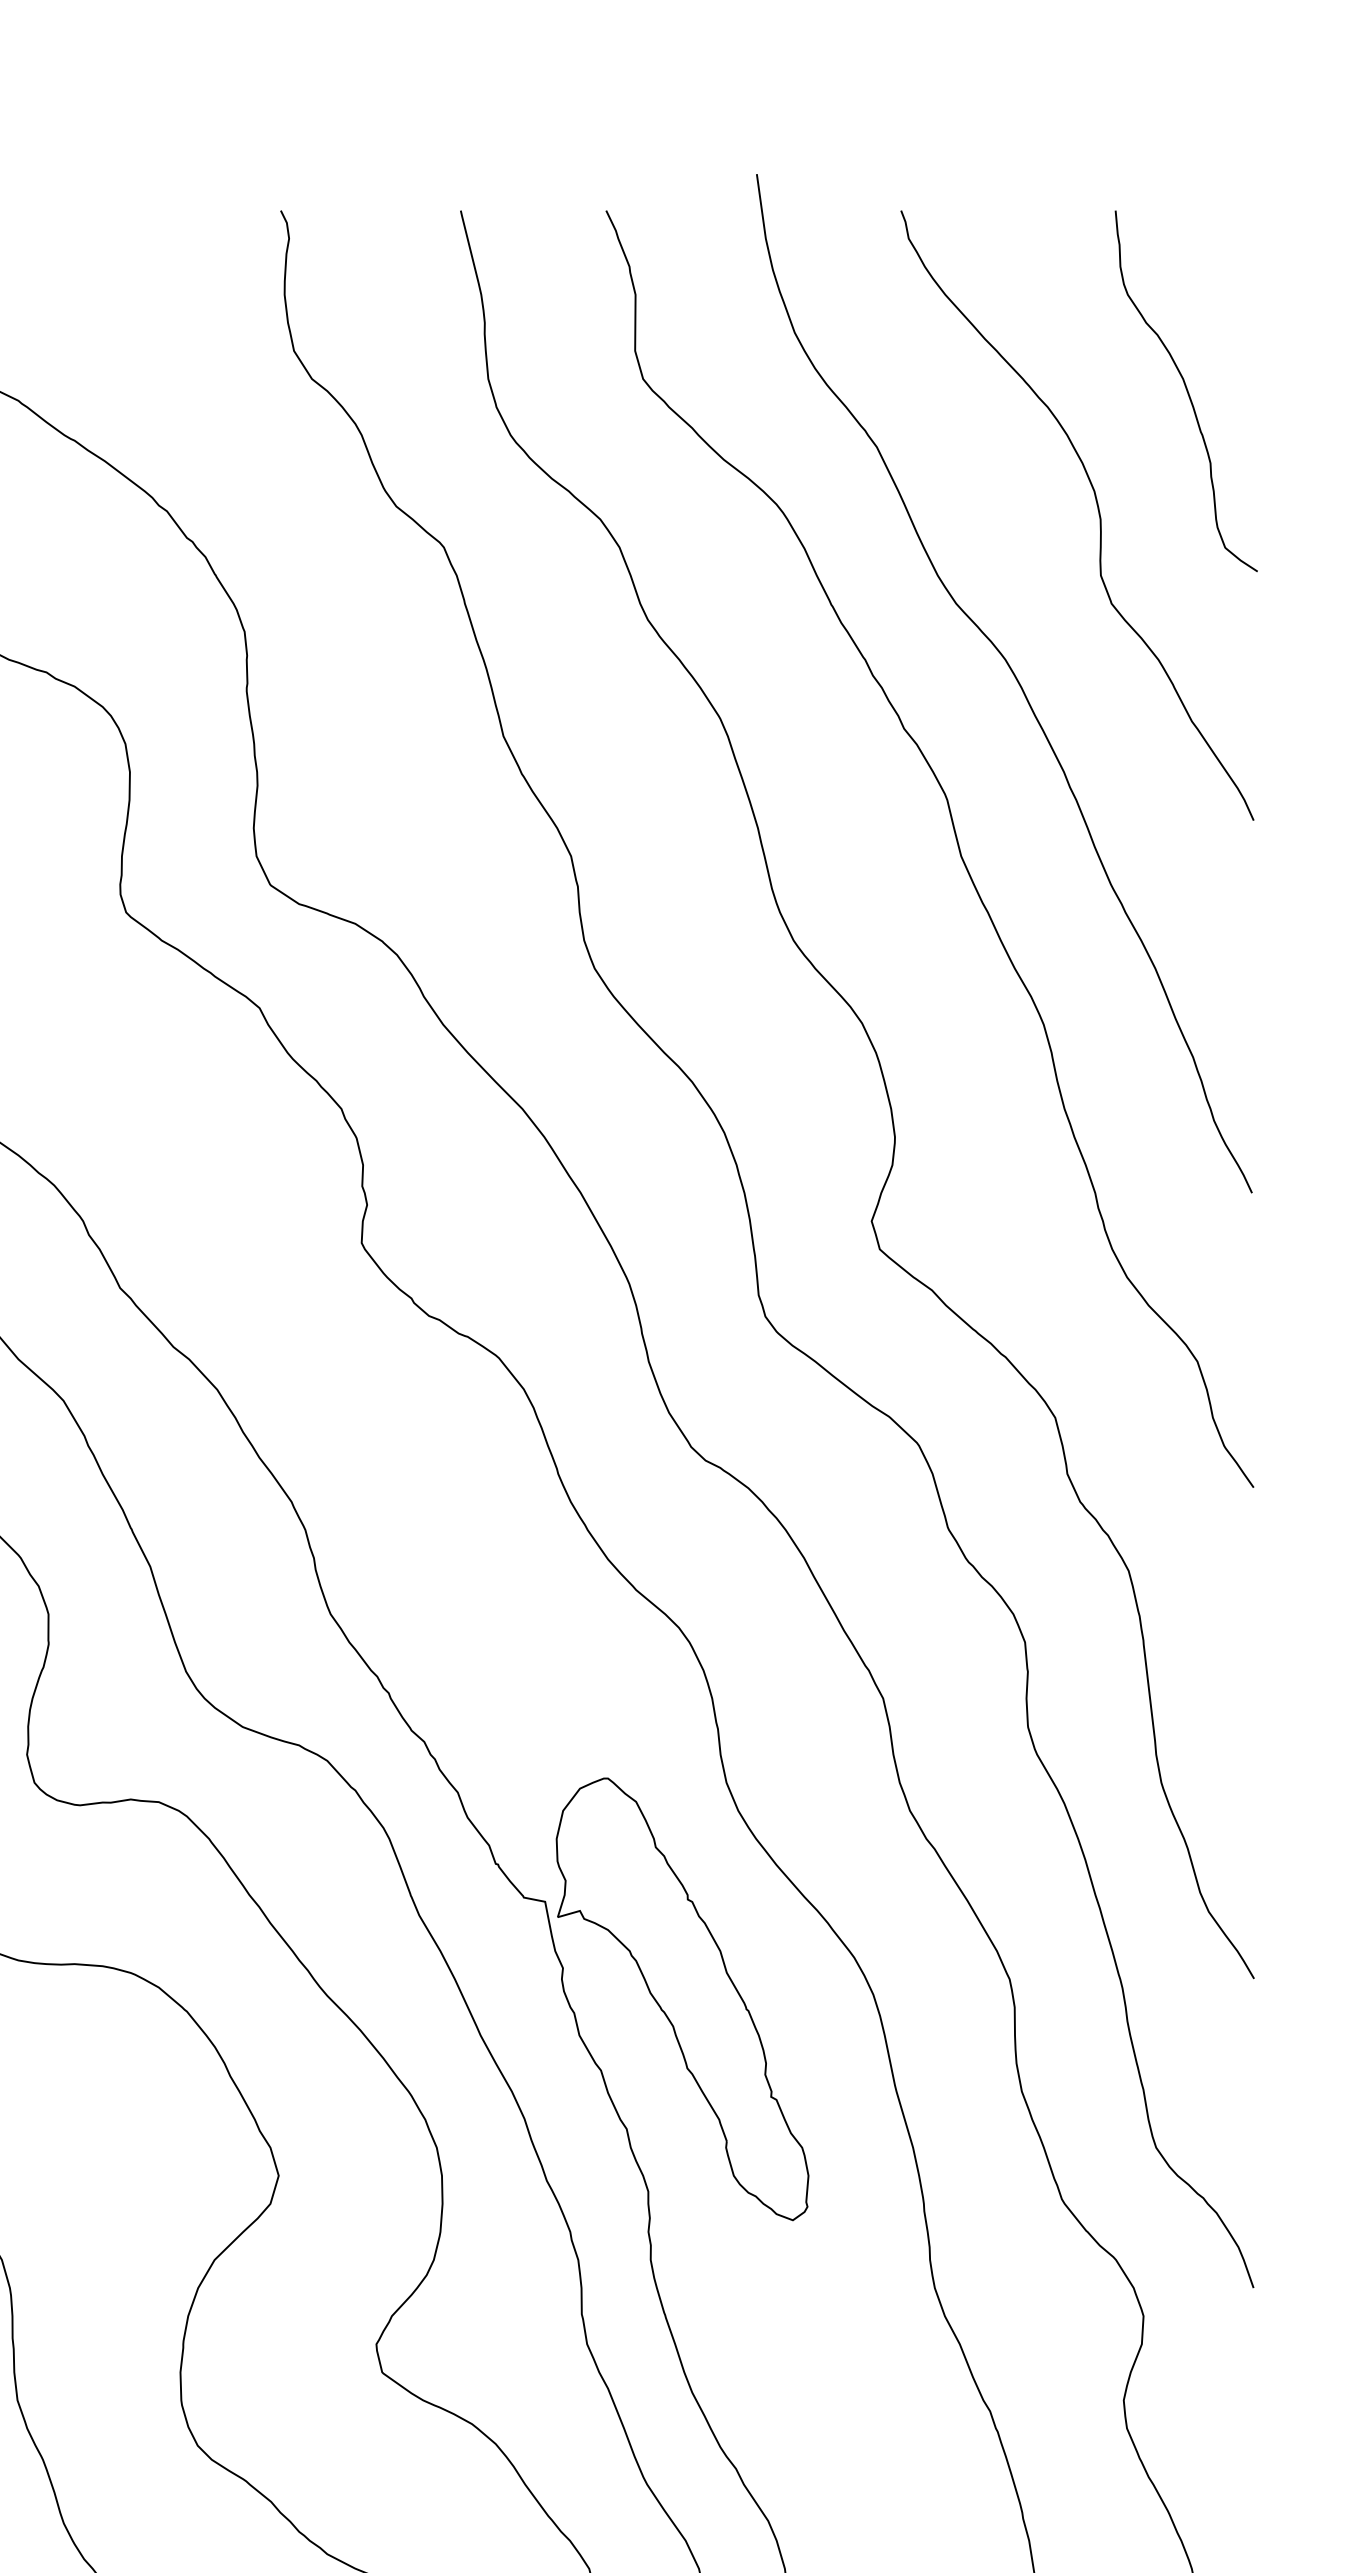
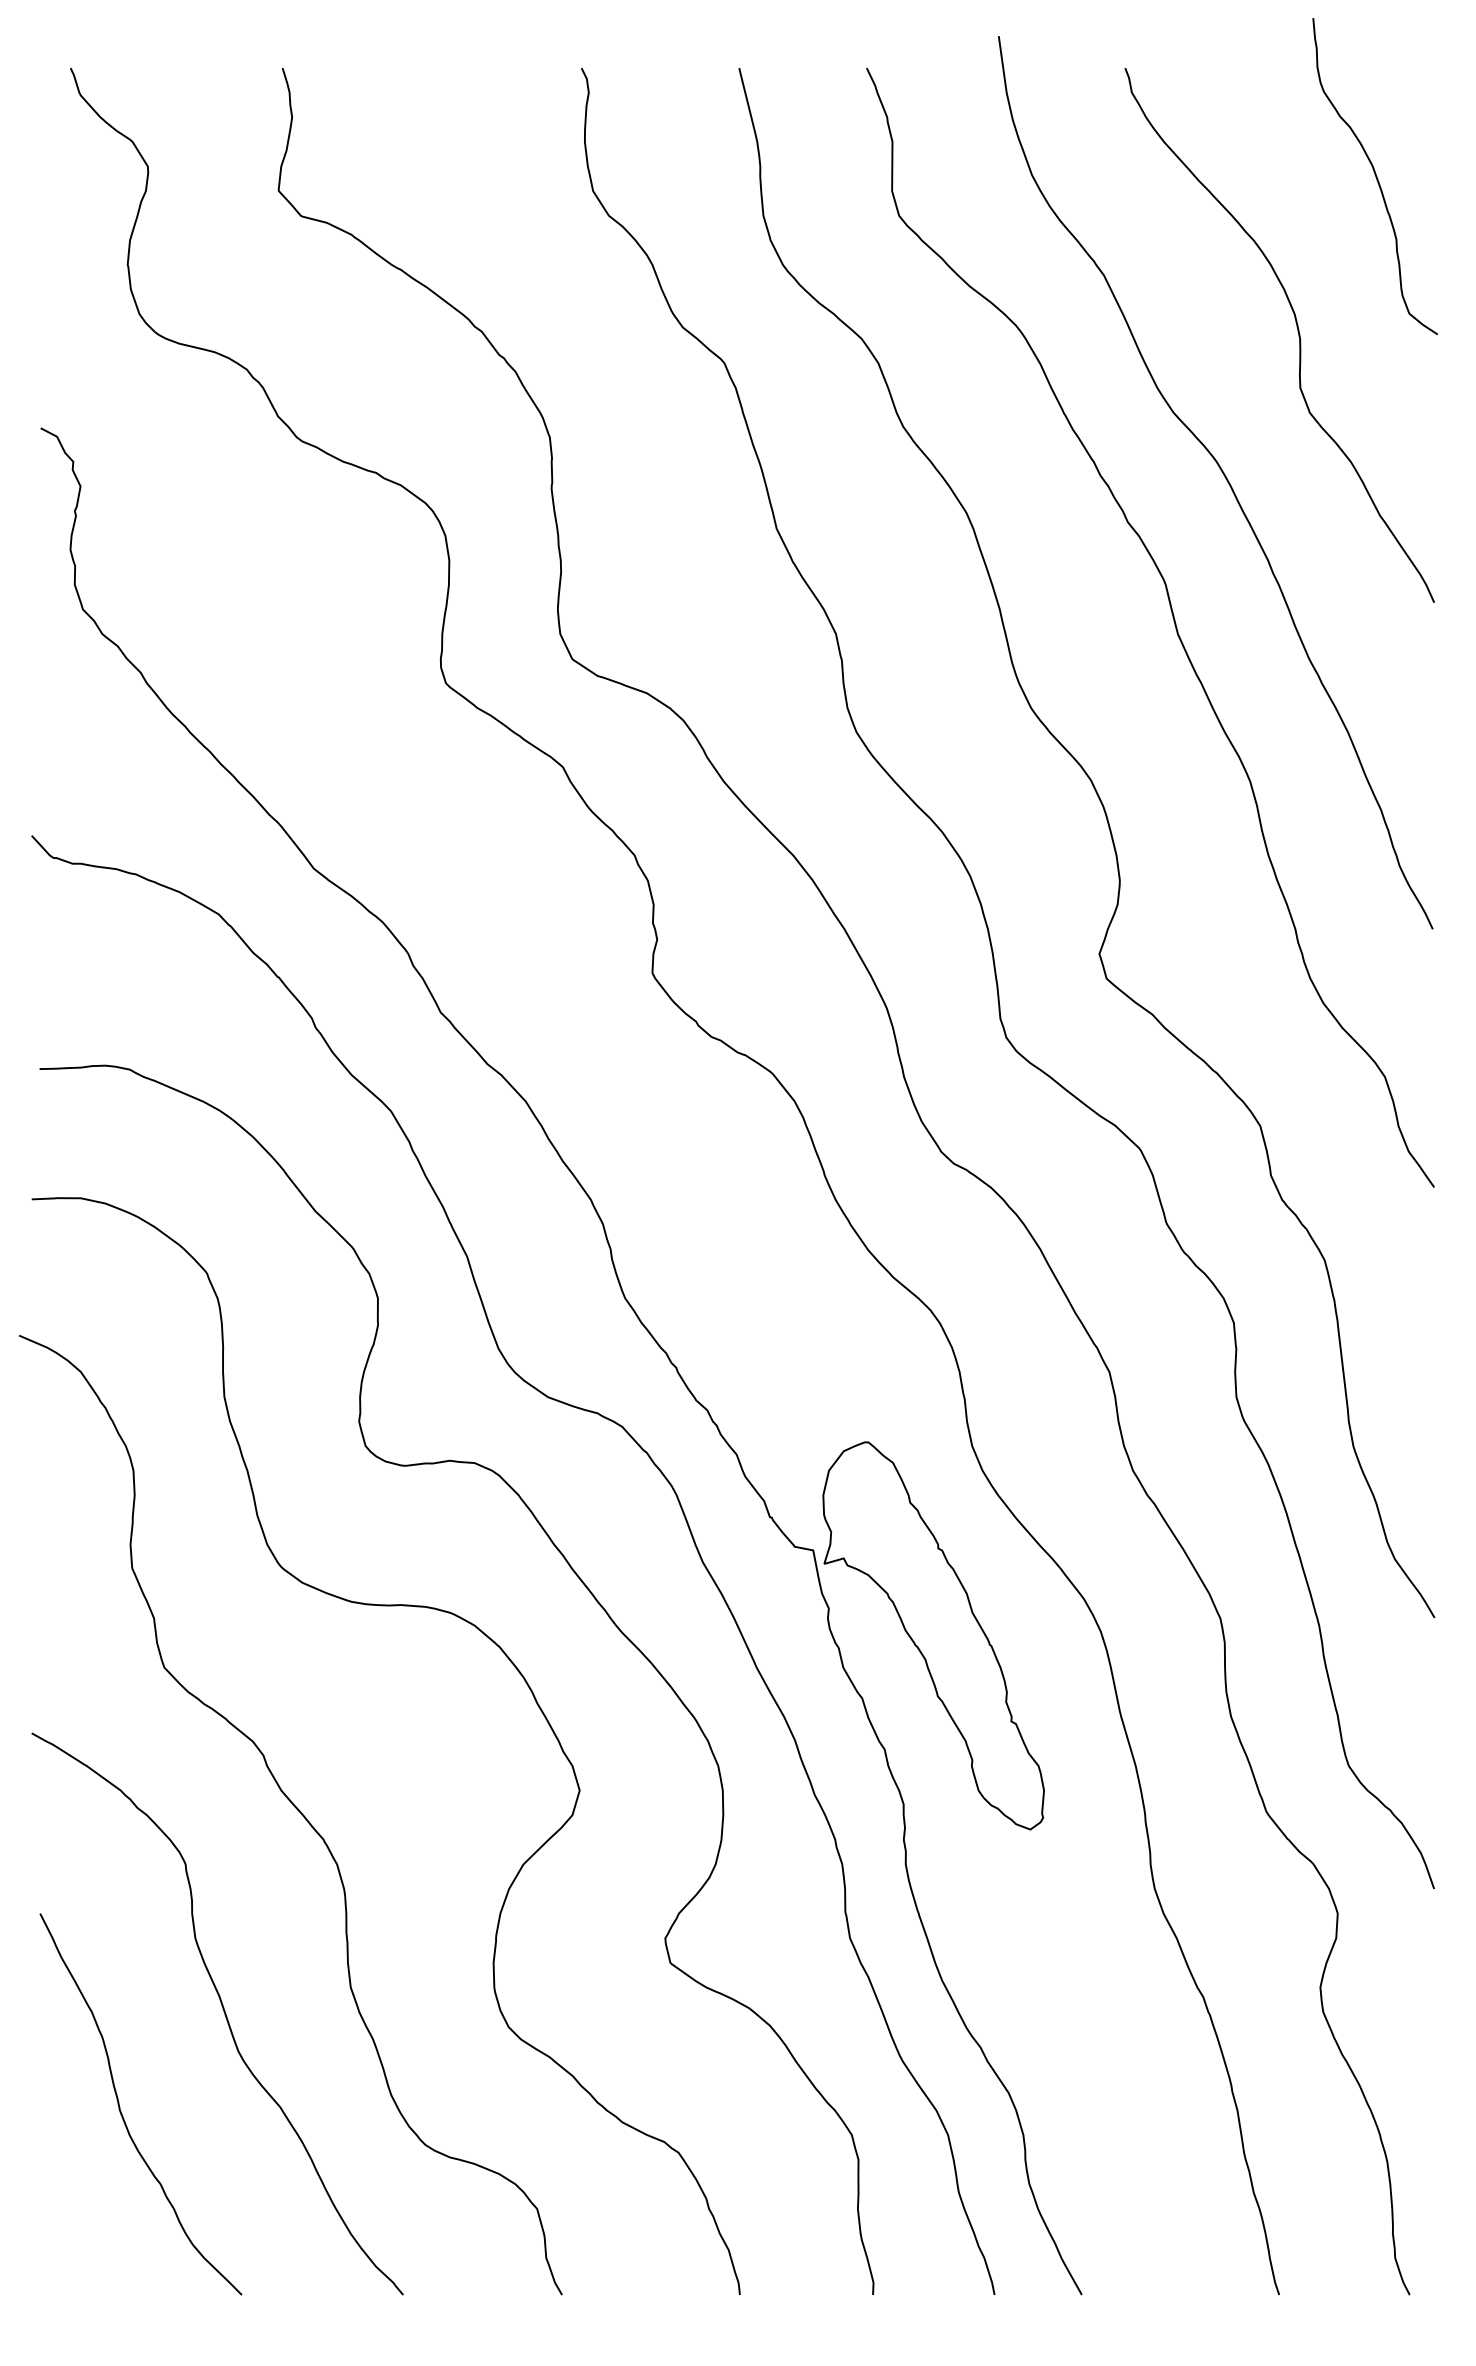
curve: (1186, 391) -> (1375, 176), moved

